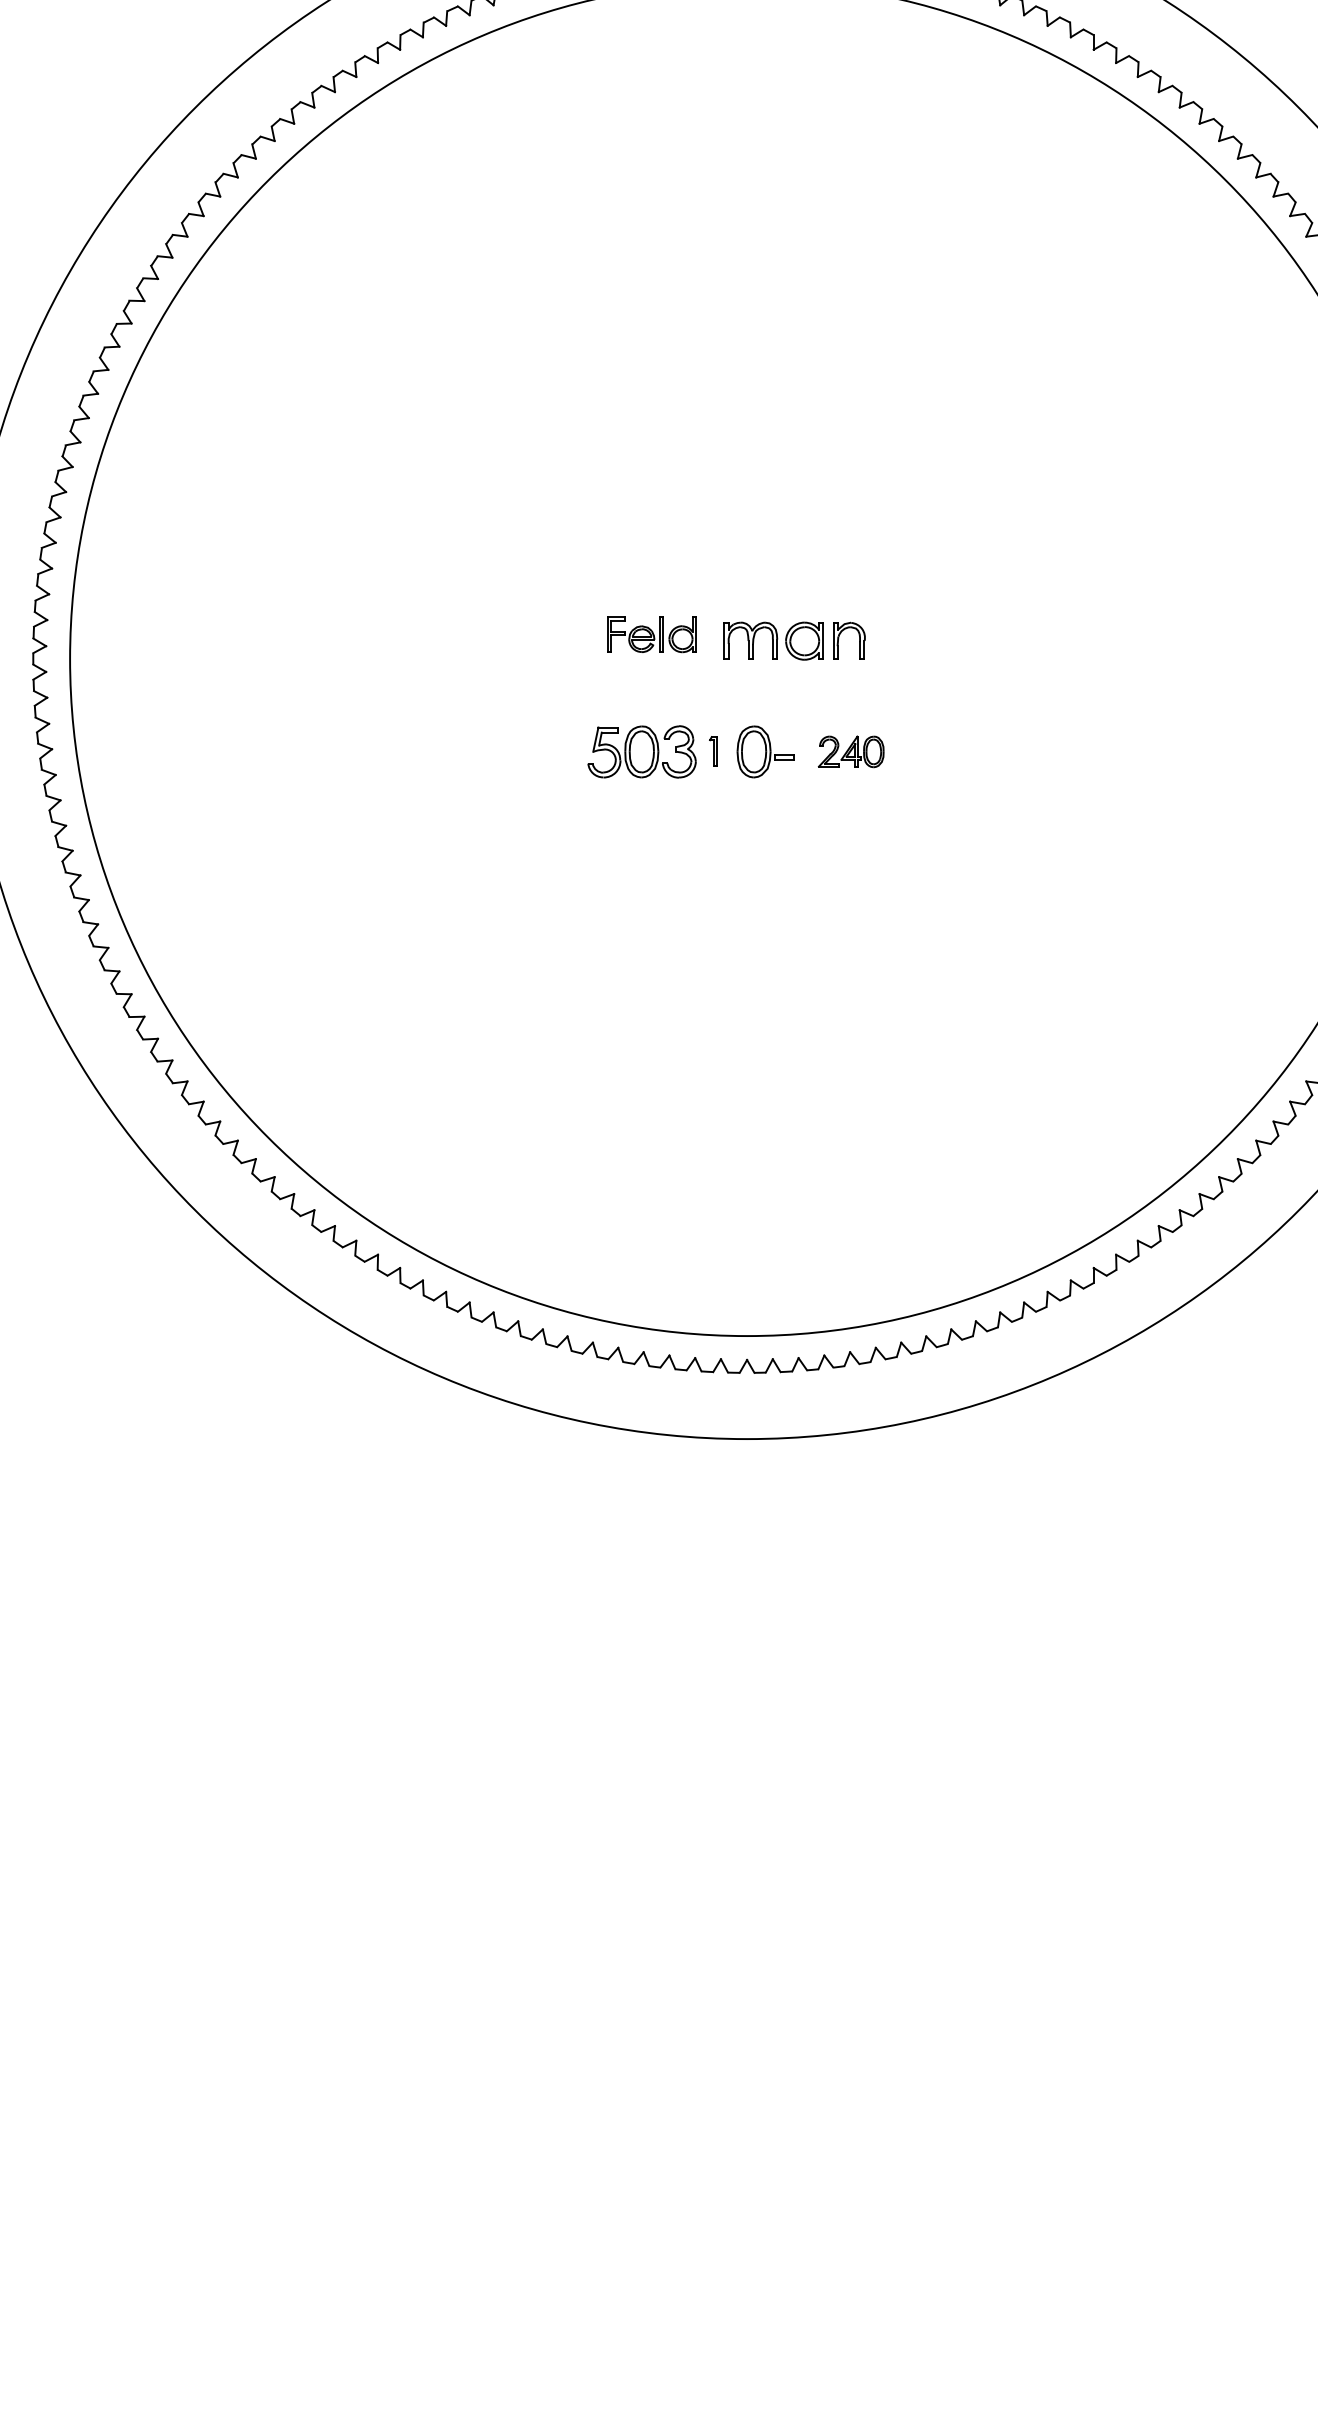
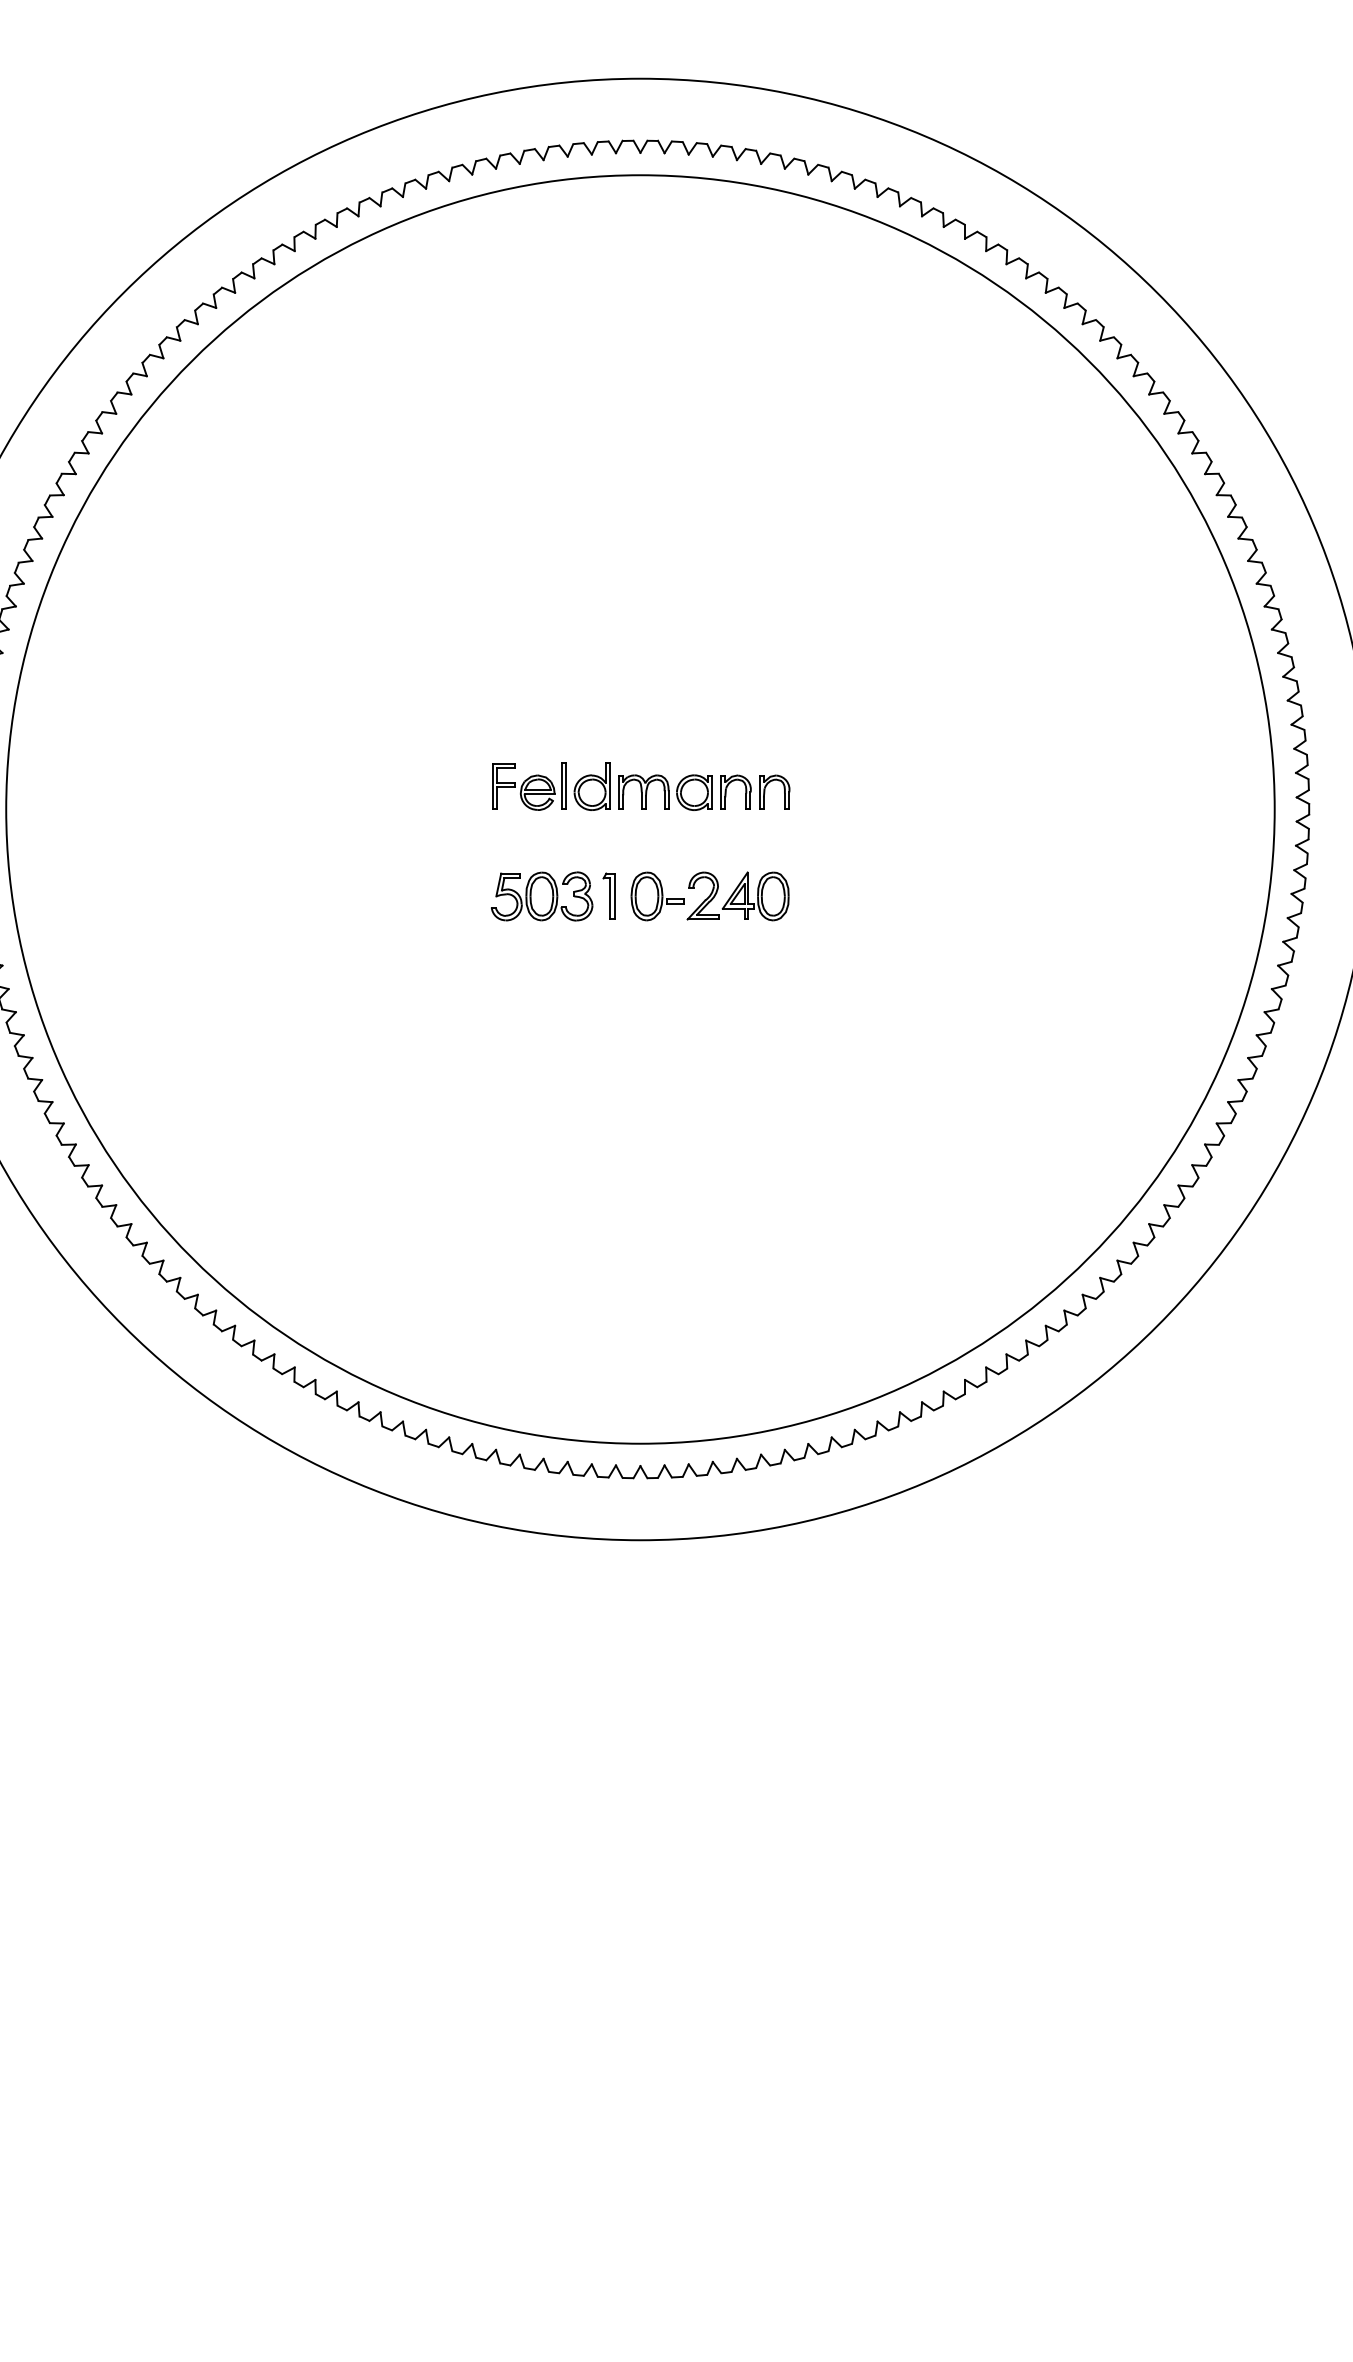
part: (652, 634) -> (551, 786), size x1.43
part: (881, 635) -> (766, 787), added
part: (712, 750) -> (608, 895), size x1.67
part: (850, 751) -> (737, 896), size x1.67

